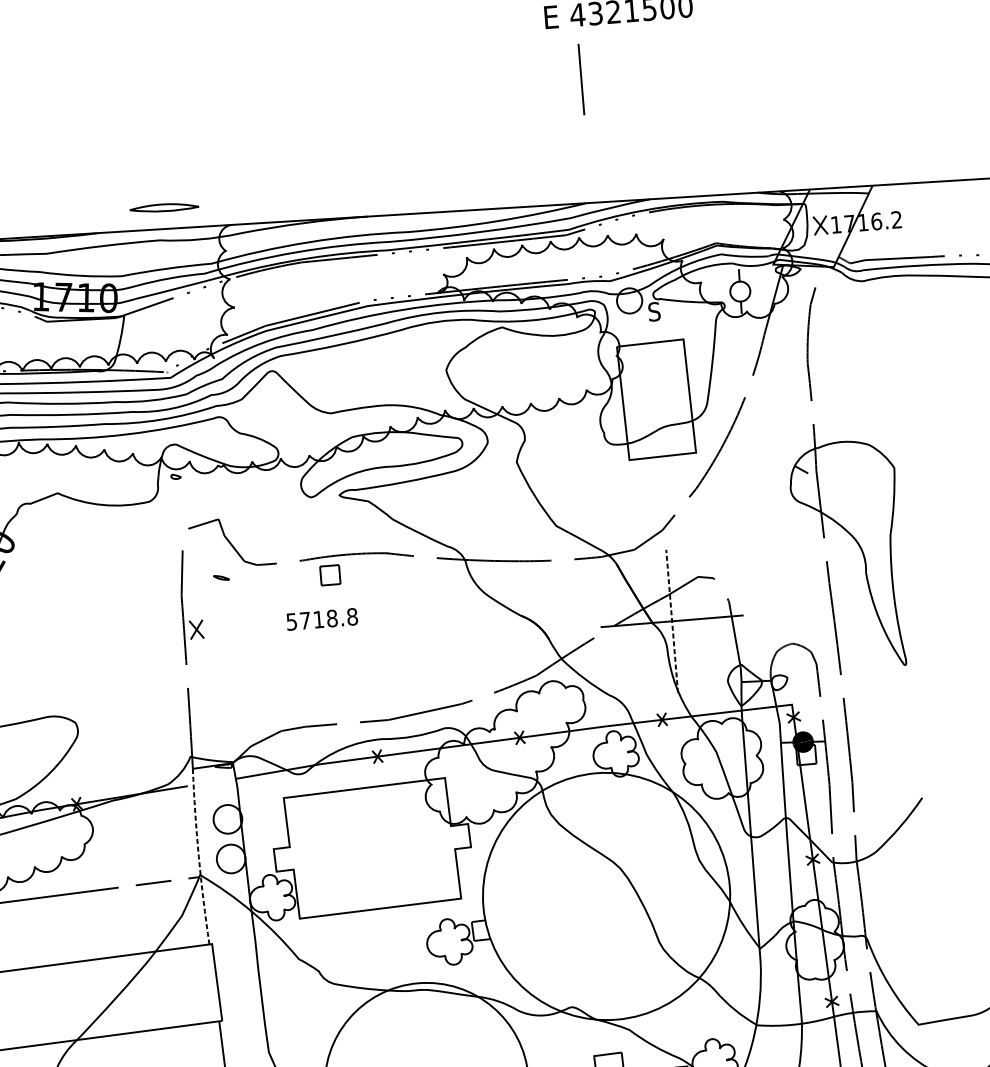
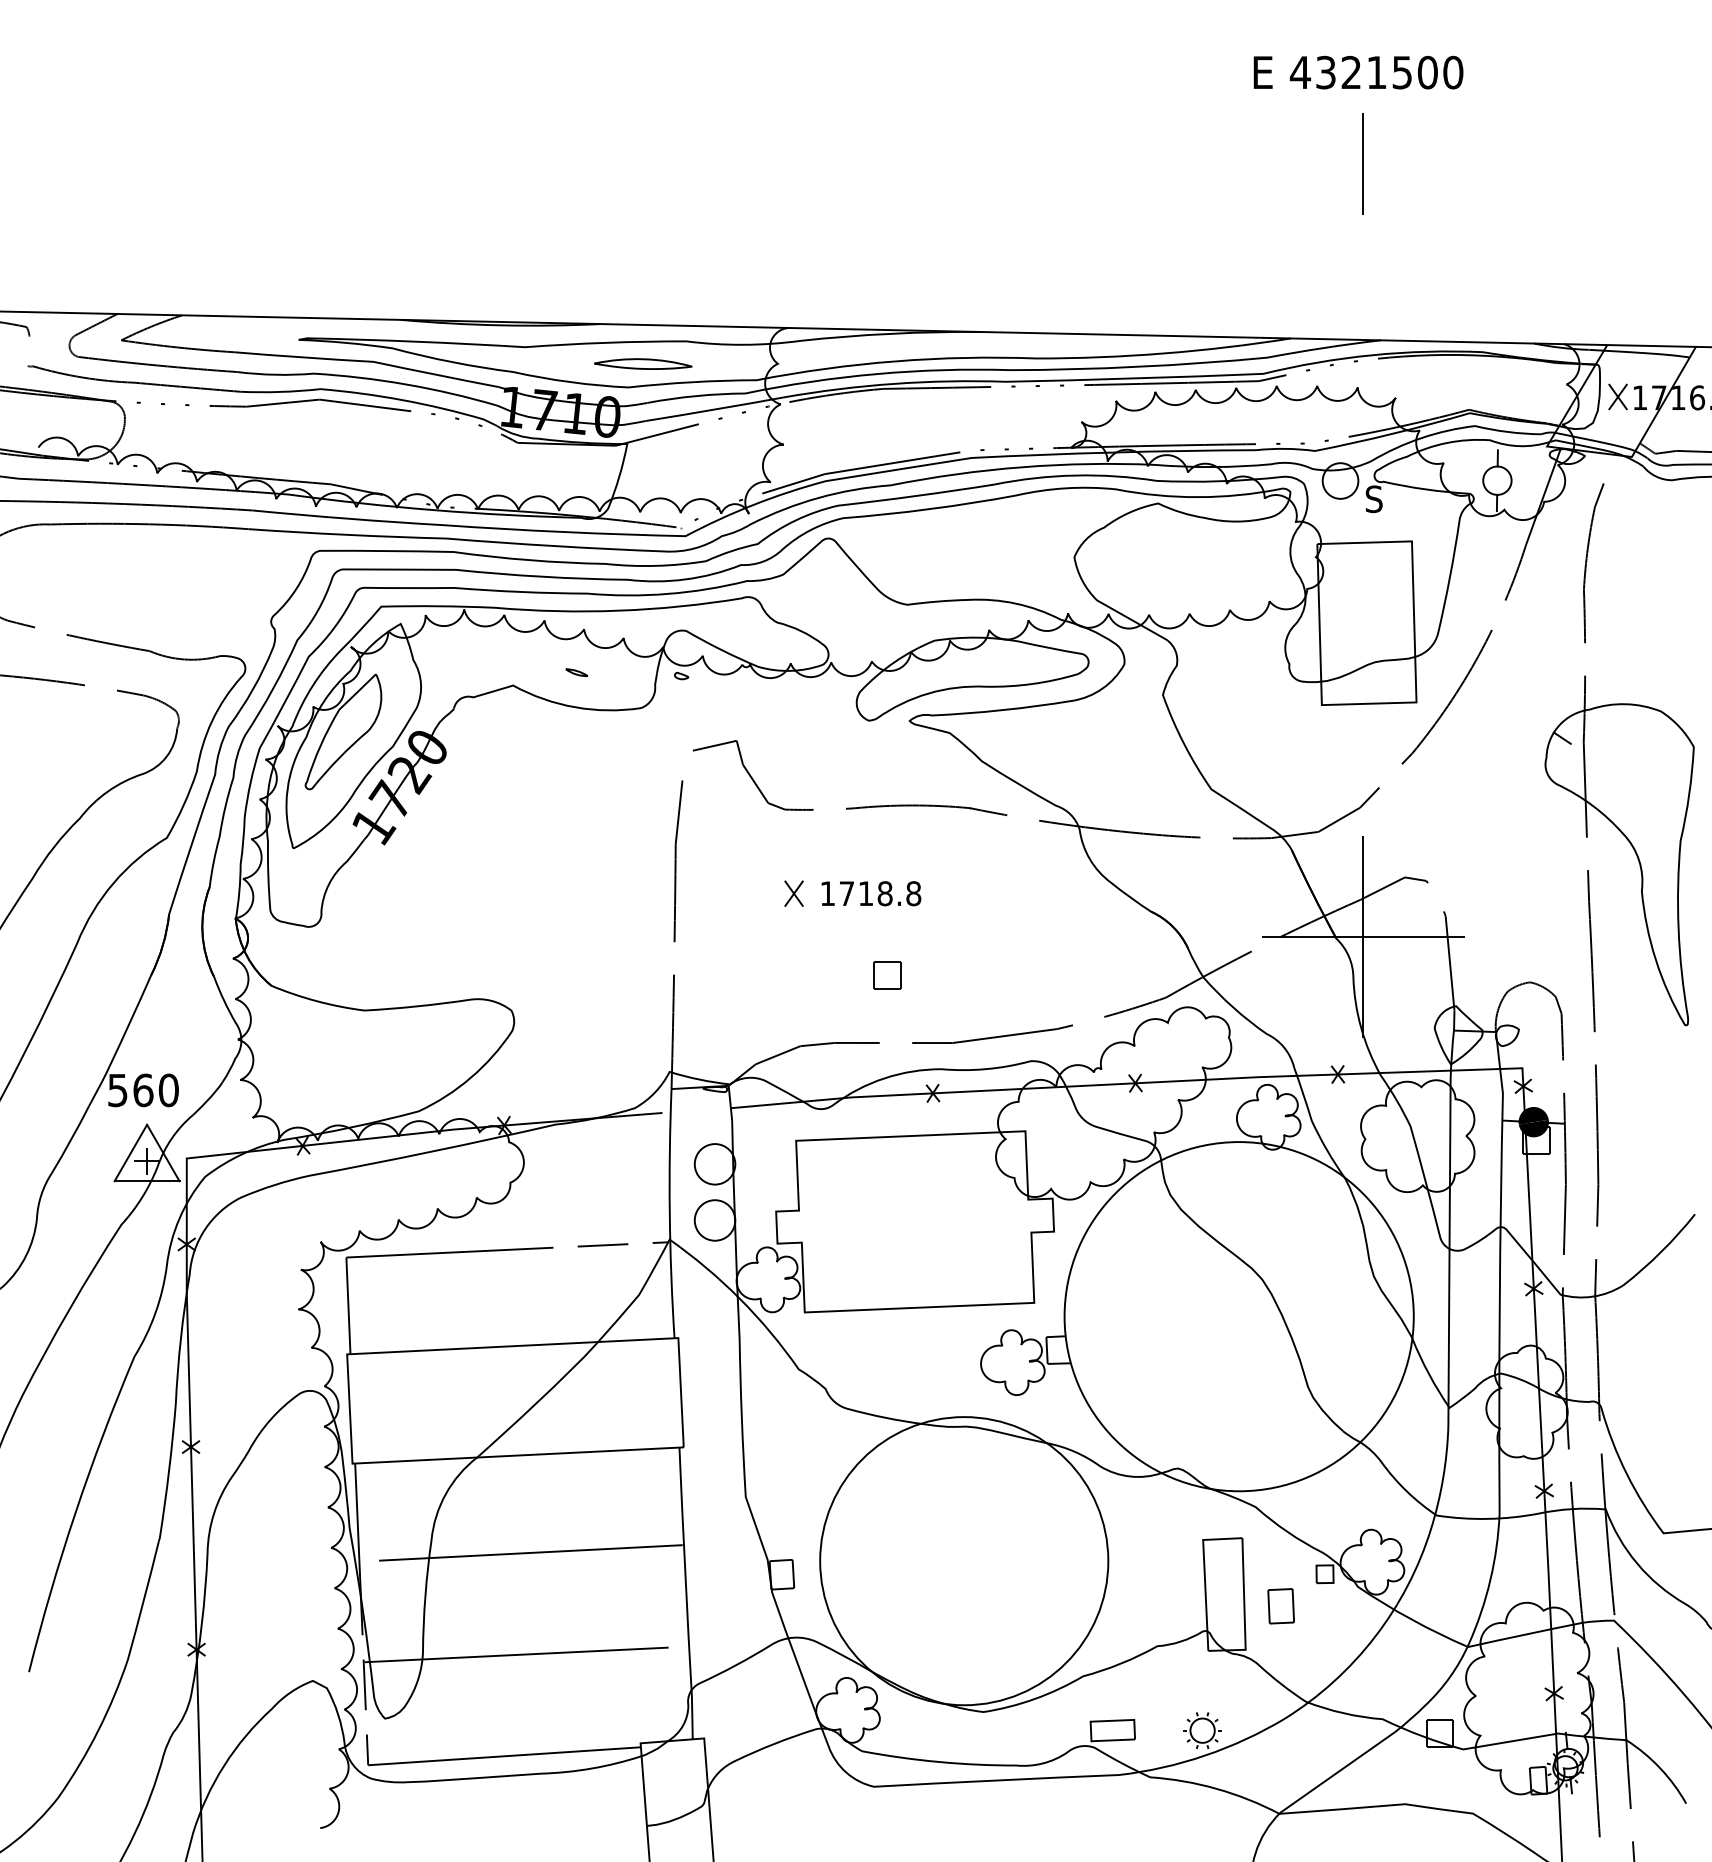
line: (580, 79) -> (1362, 163), moved
part: (164, 207) -> (643, 363), moved
part: (330, 575) -> (887, 975), moved
part: (221, 577) -> (576, 672), moved
line: (672, 620) -> (1363, 936), dashed -> solid
text: (291, 621) -> (827, 893), 5718.8 -> 1718.8
part: (196, 629) -> (793, 893), moved
line: (198, 856) -> (669, 1213), dashed -> solid

